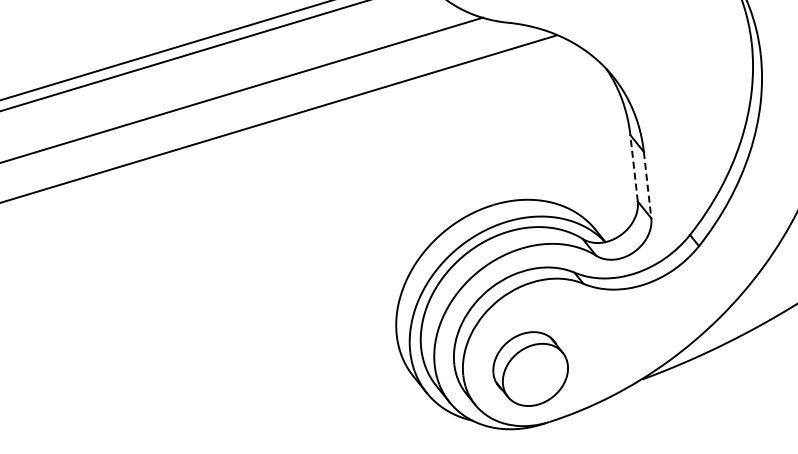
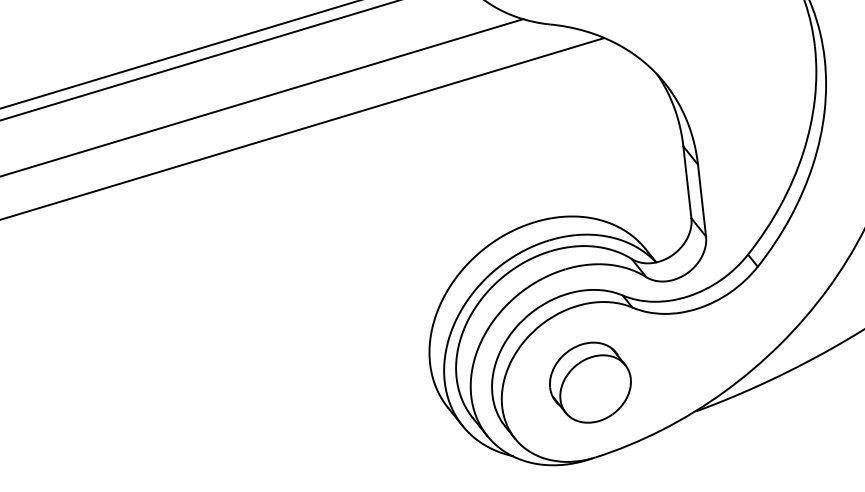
line: (634, 167) -> (687, 181), dashed -> solid
line: (647, 185) -> (701, 201), dashed -> solid
part: (530, 368) -> (590, 382), moved

